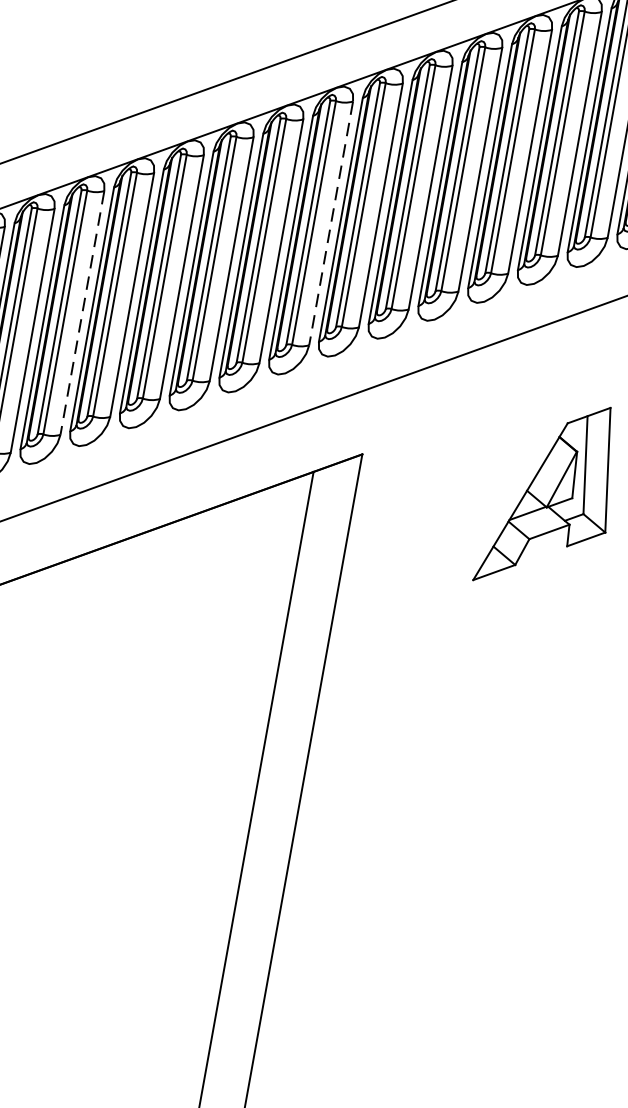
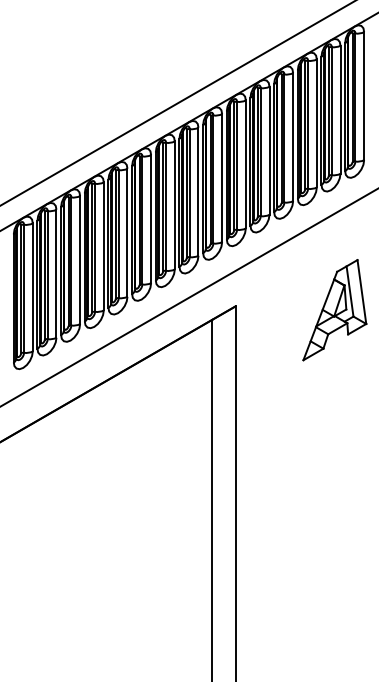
line: (330, 224) -> (198, 192), dashed -> solid
line: (82, 313) -> (80, 260), dashed -> solid

